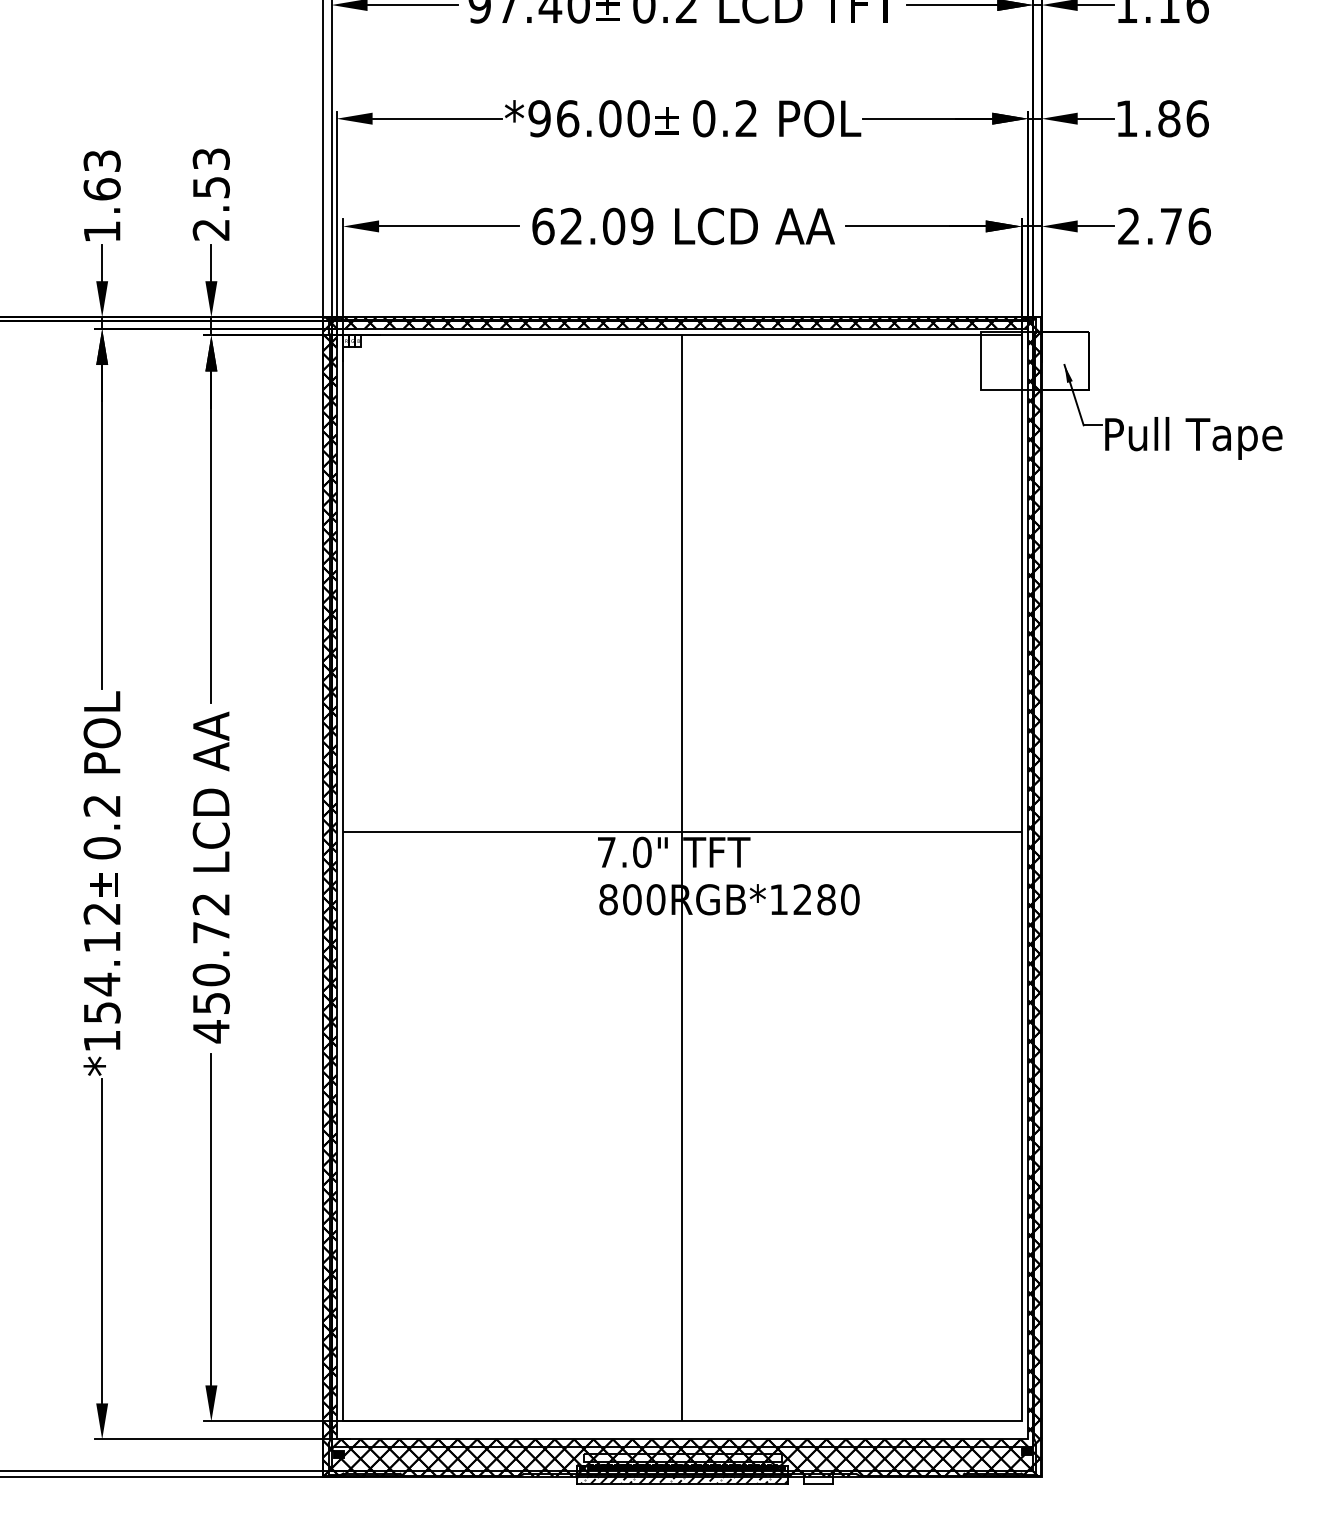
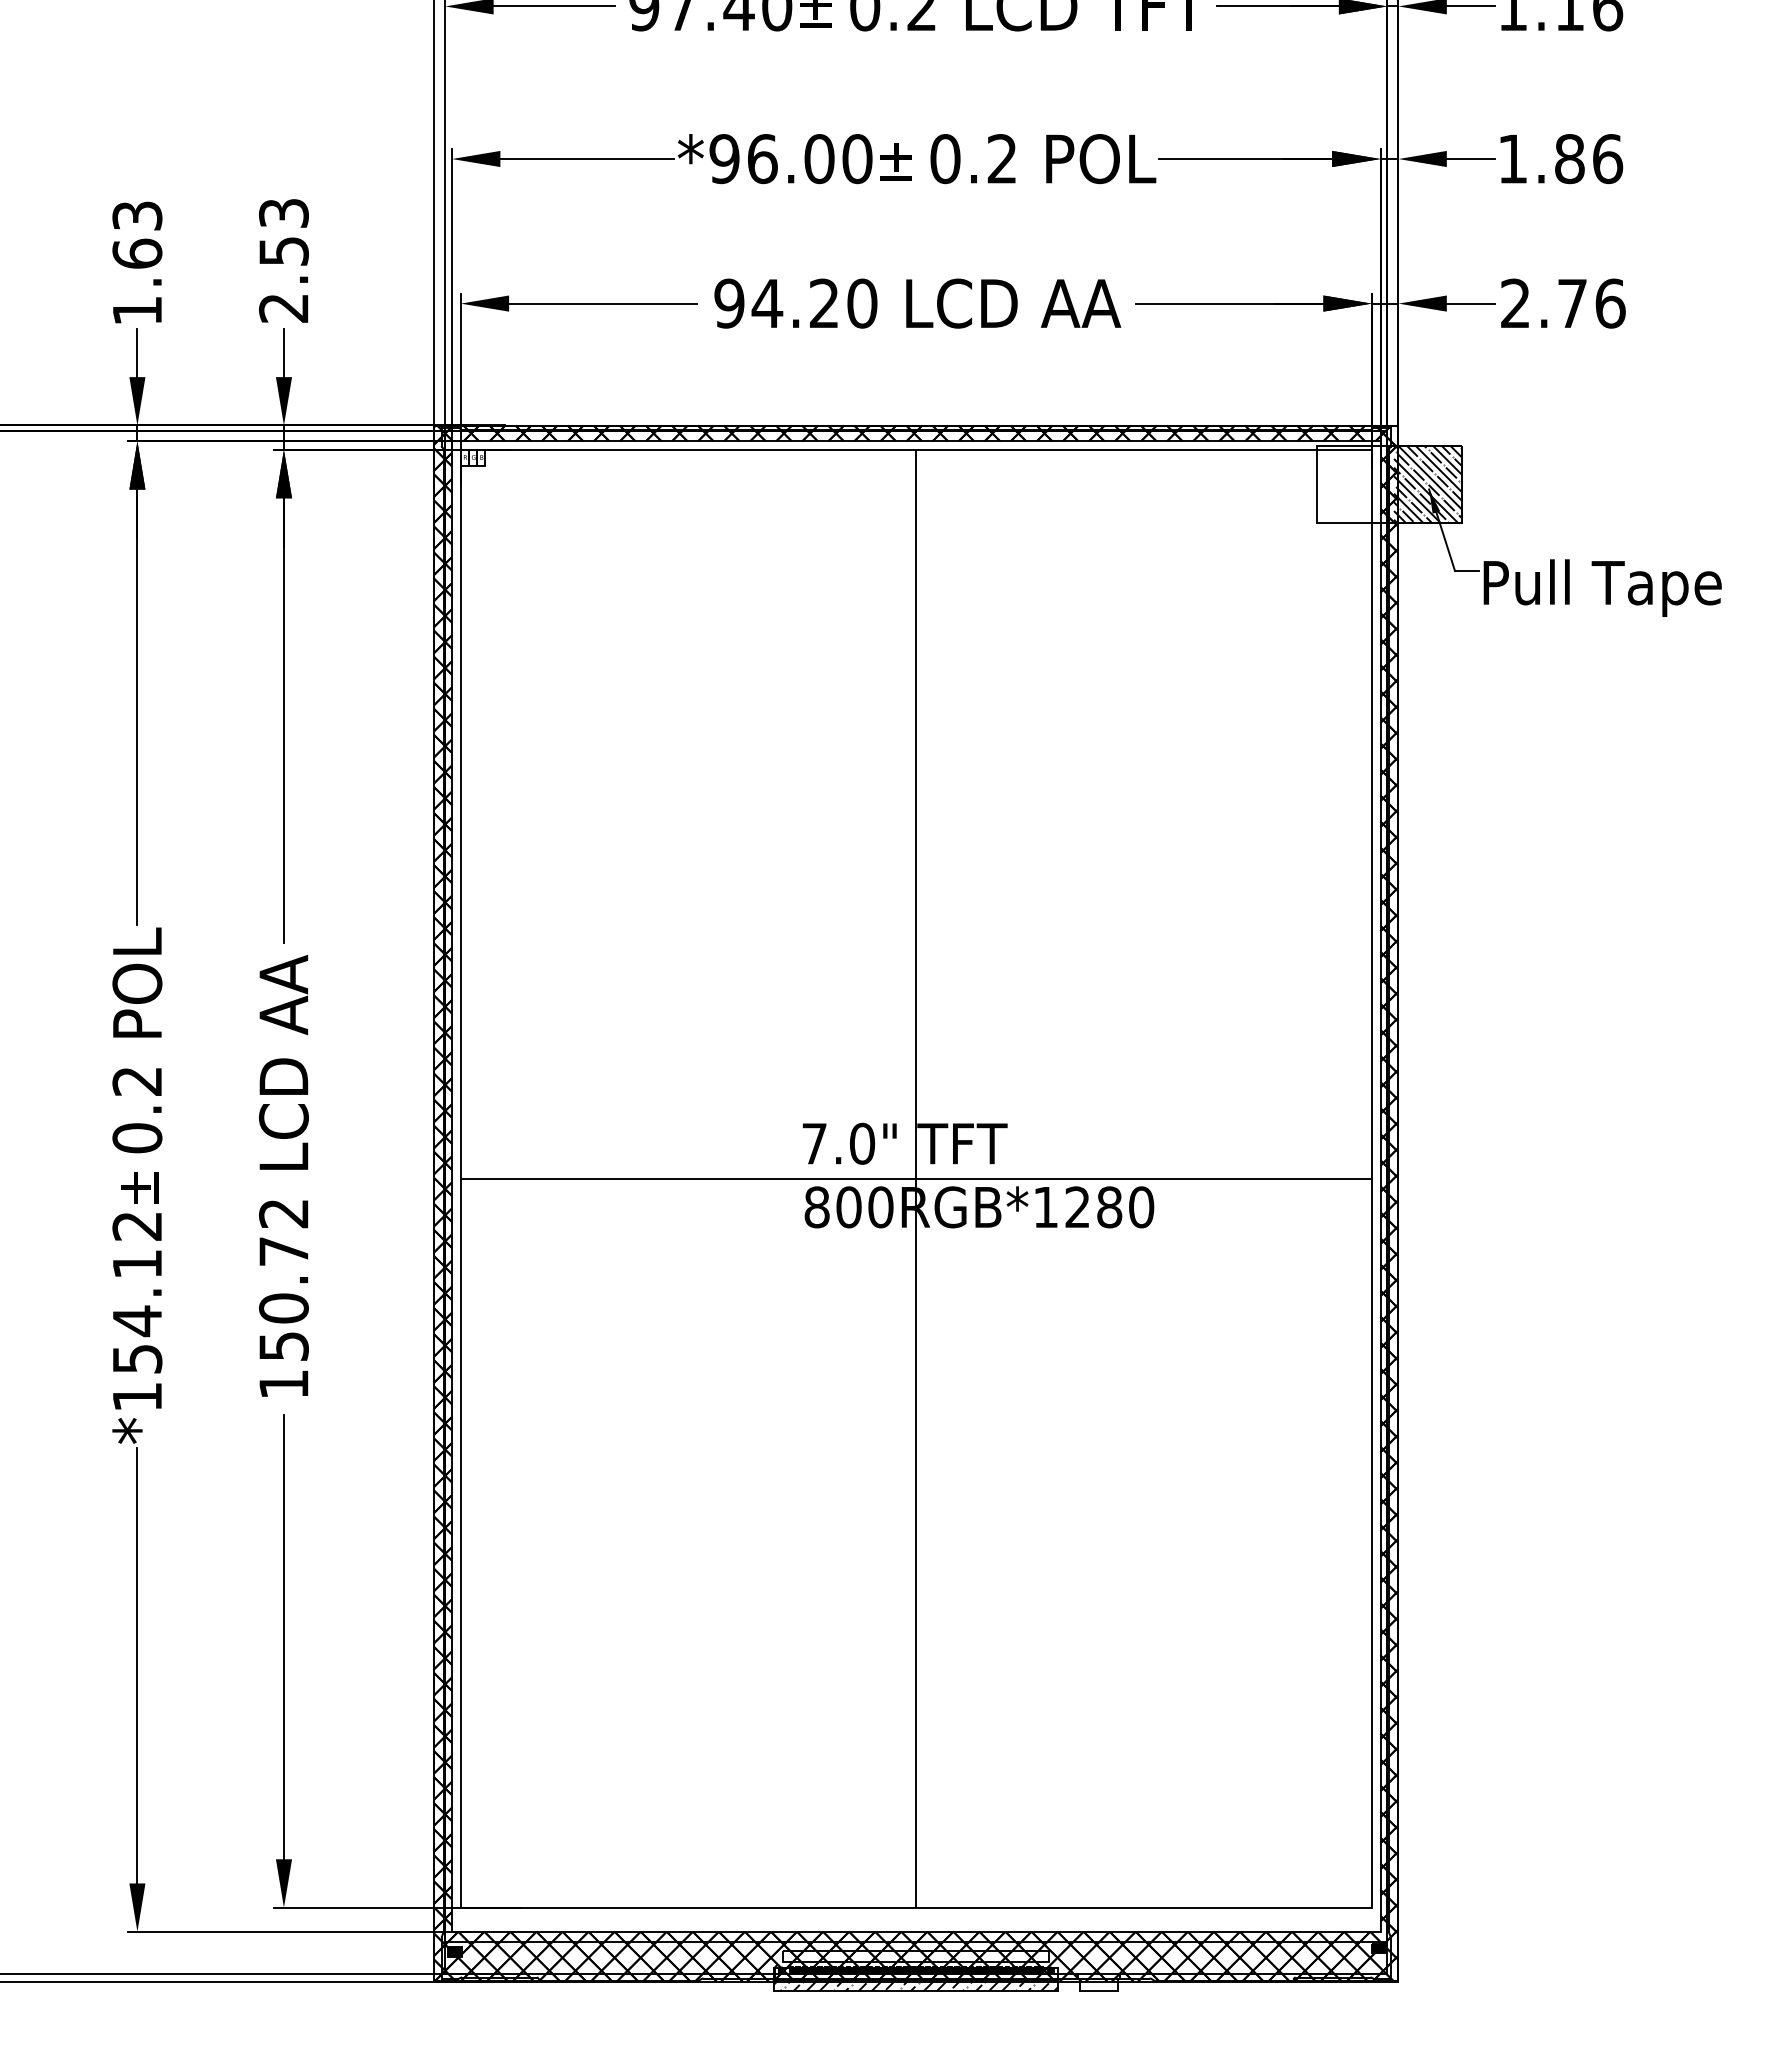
text: (592, 226) -> (795, 303), 62.09 -> 94.20
hatch: (1063, 361) -> (1427, 484), added
line: (681, 832) -> (915, 1178), moved
text: (211, 1031) -> (283, 1384), 450.72 -> 150.72

